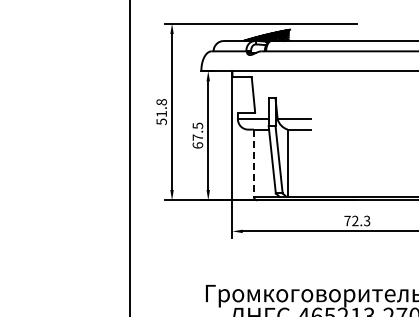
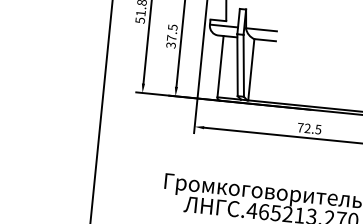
text: (197, 145) -> (170, 45), 67.5 -> 37.5
line: (253, 163) -> (220, 66), dashed -> solid
text: (367, 220) -> (318, 129), 72.3 -> 72.5

